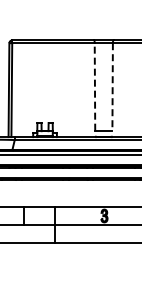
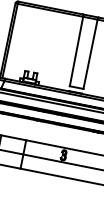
line: (94, 86) -> (76, 51), dashed -> solid
line: (112, 86) -> (90, 53), dashed -> solid

